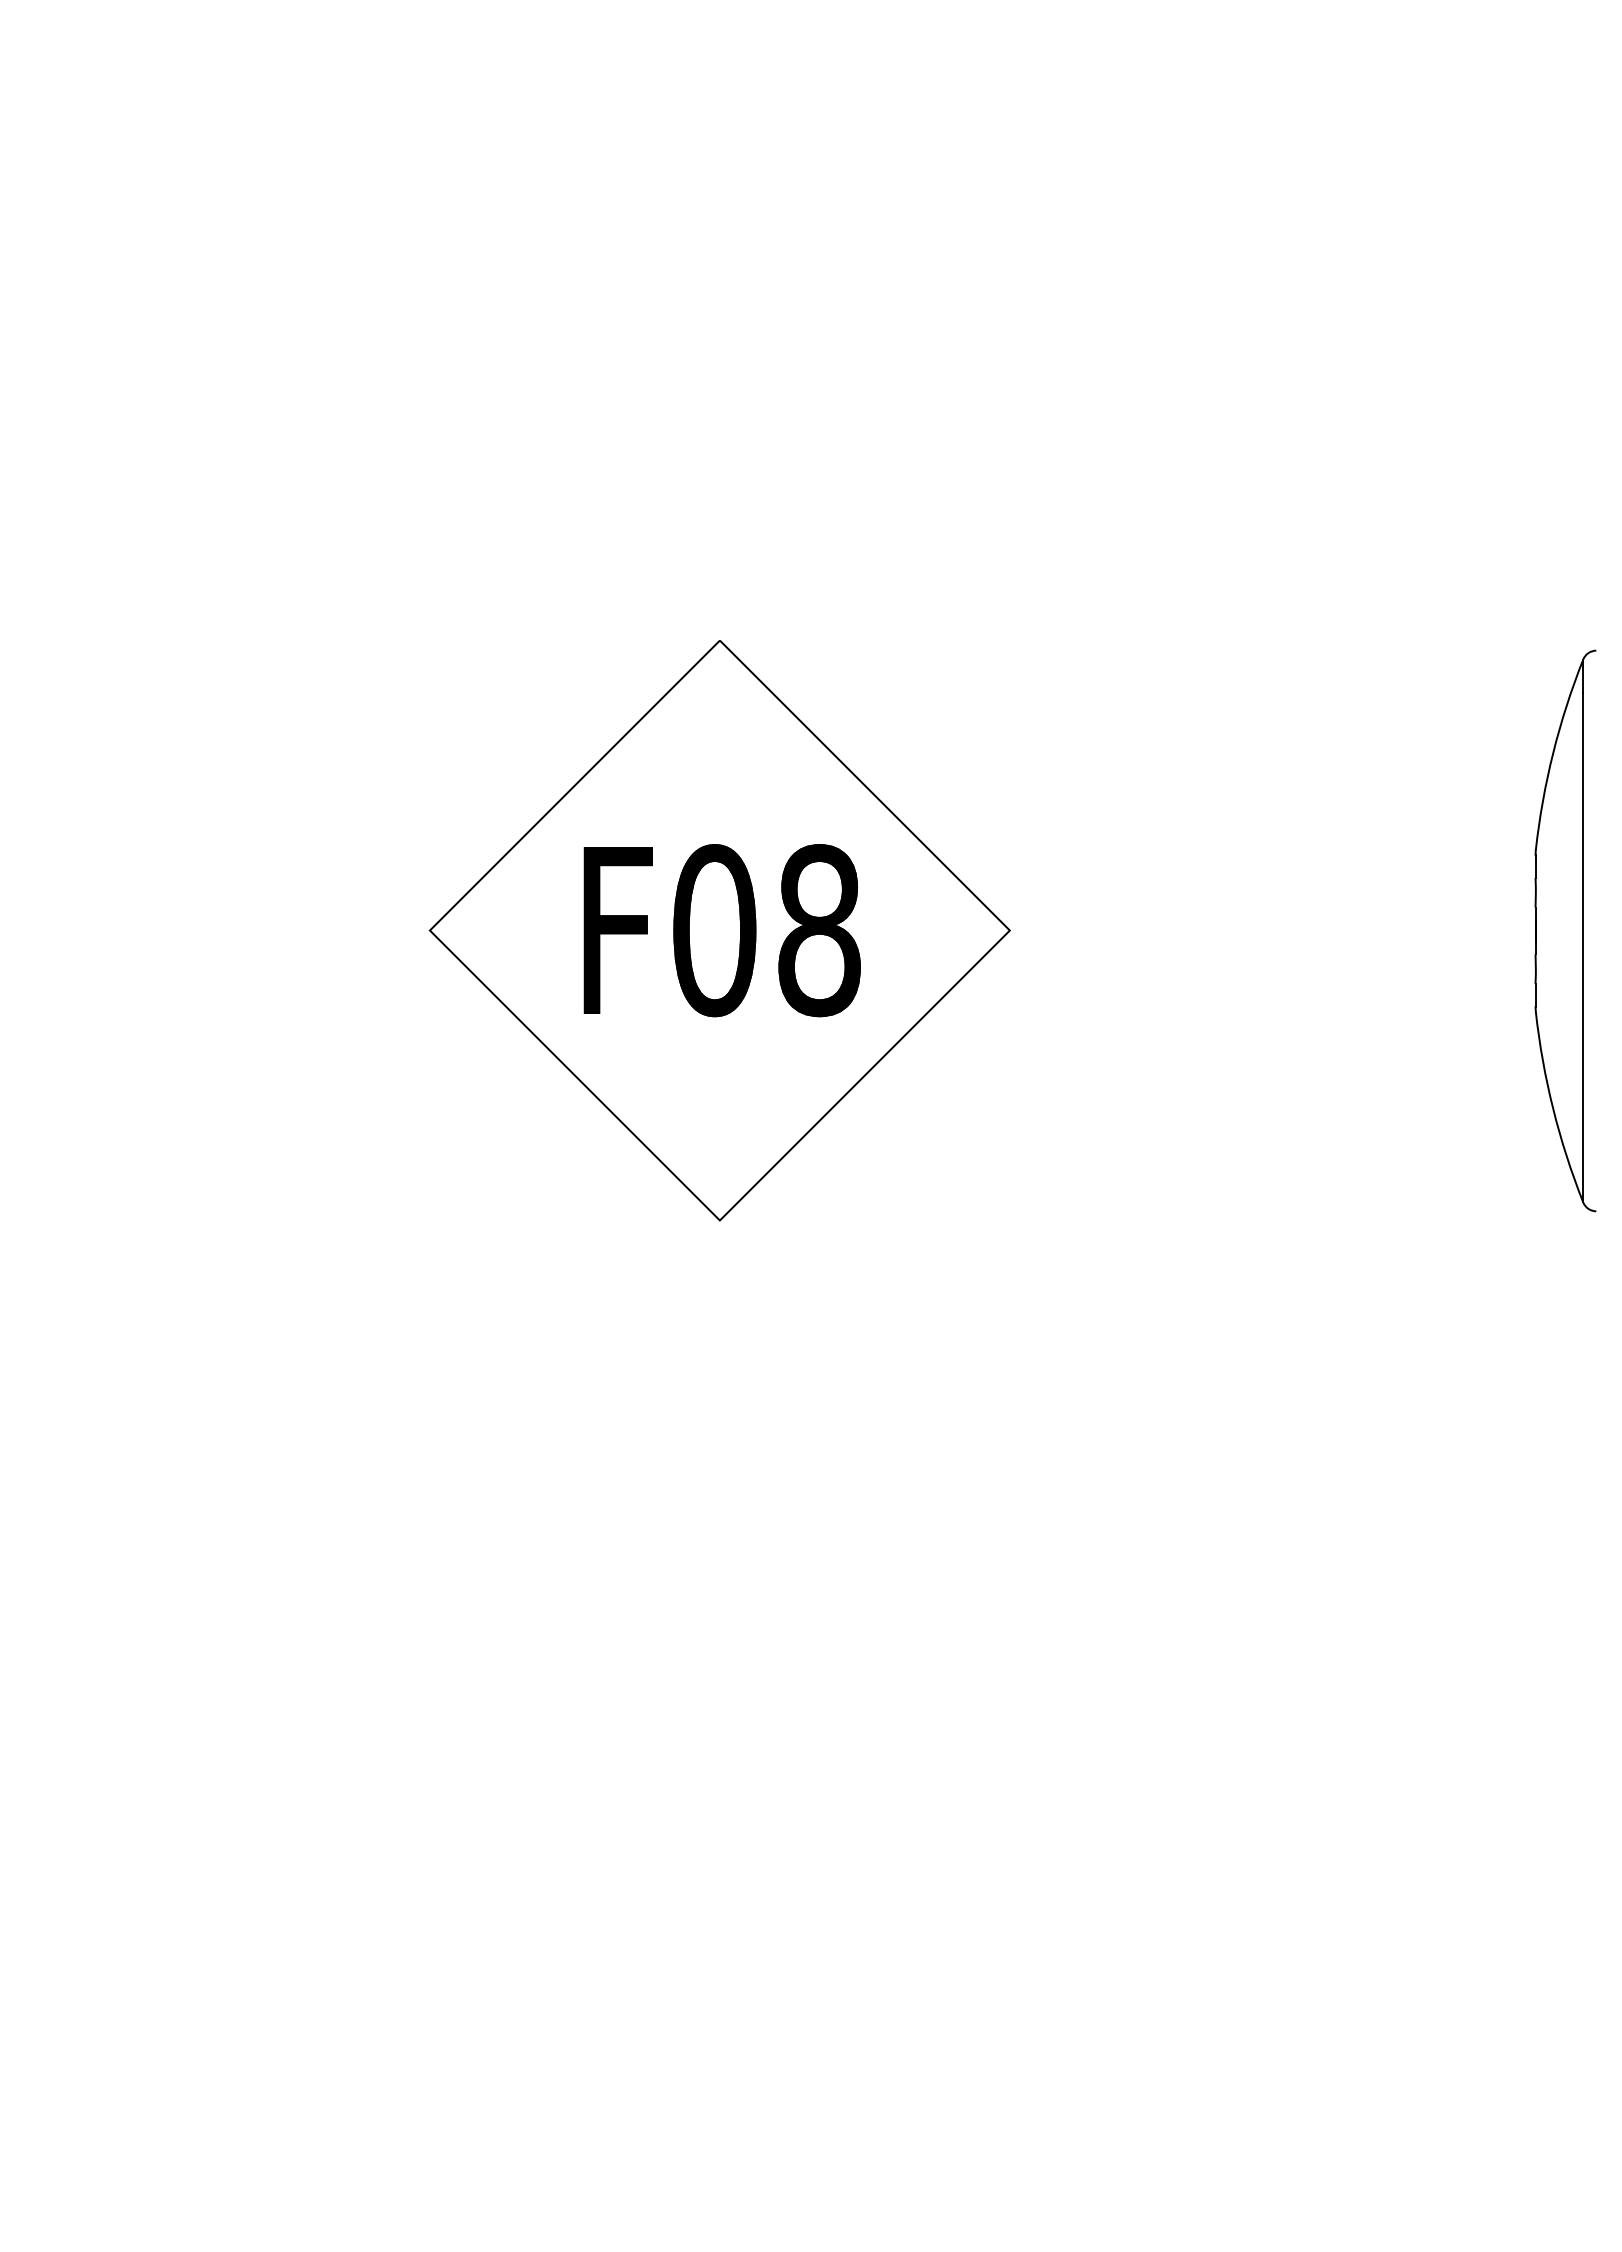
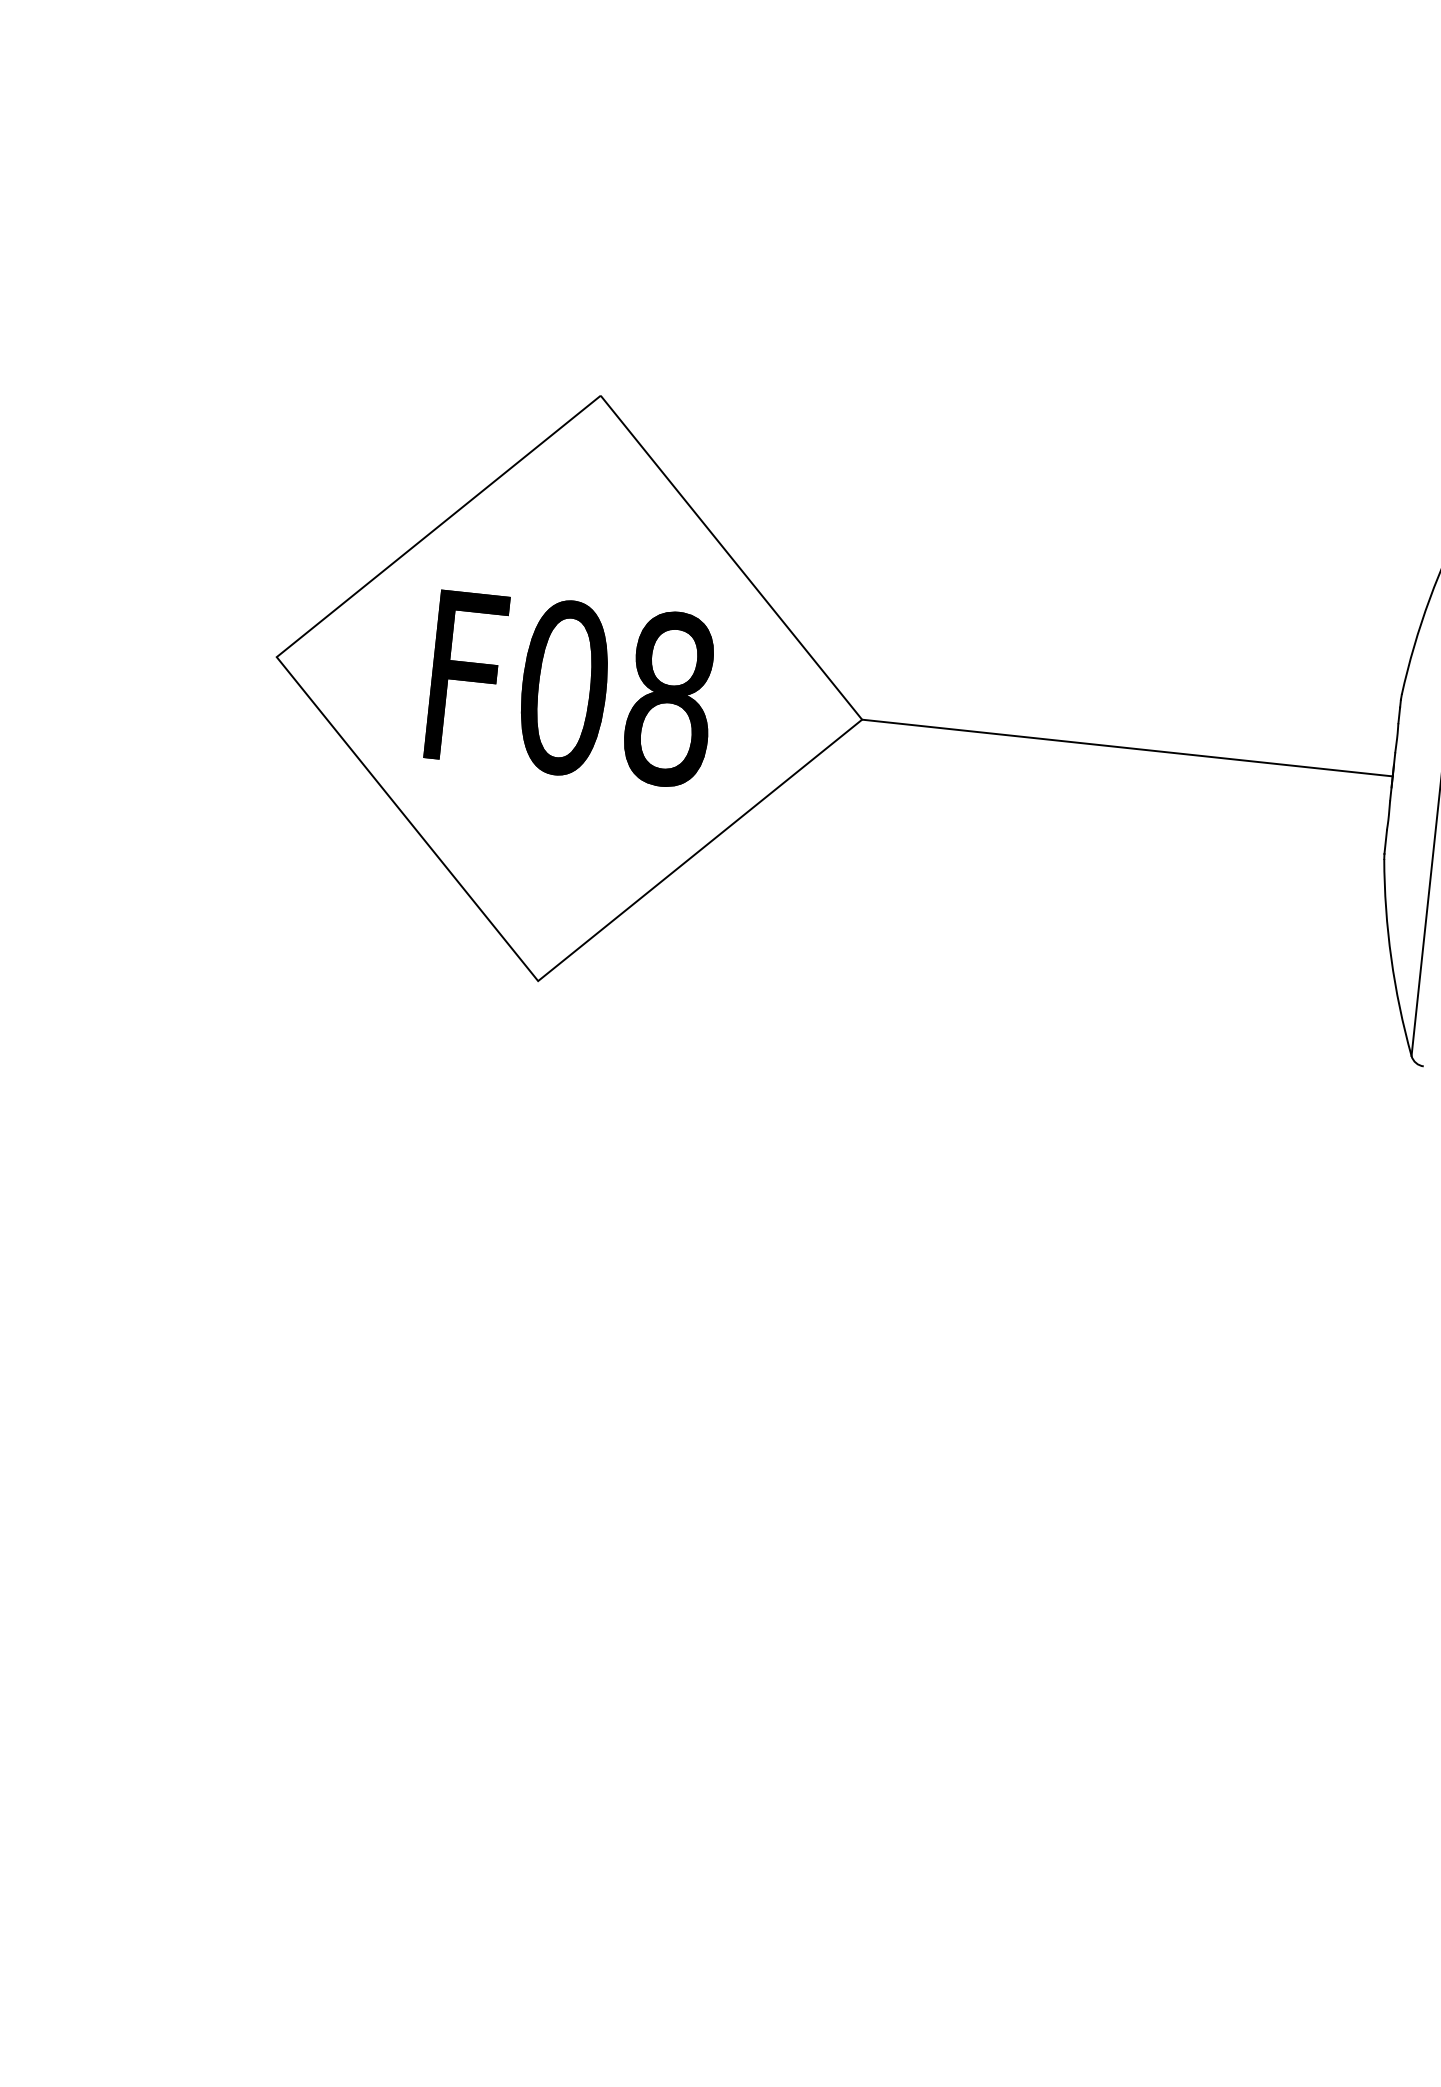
line: (1272, 930) -> (1127, 747), added

